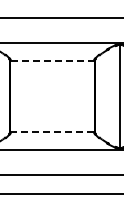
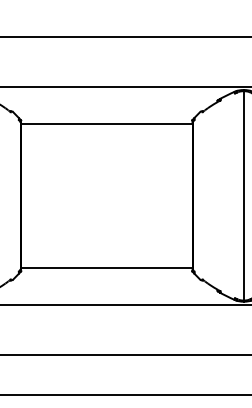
line: (51, 60) -> (104, 122), dashed -> solid
line: (52, 132) -> (106, 268), dashed -> solid

